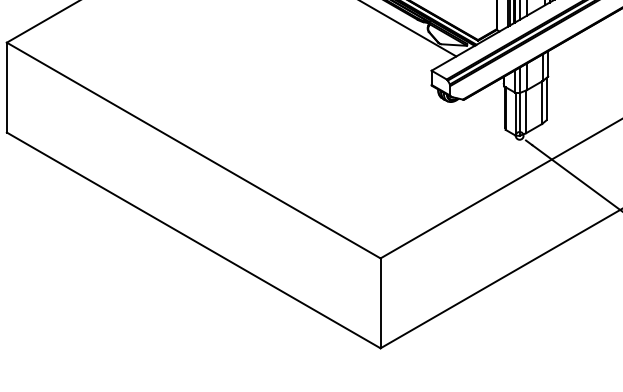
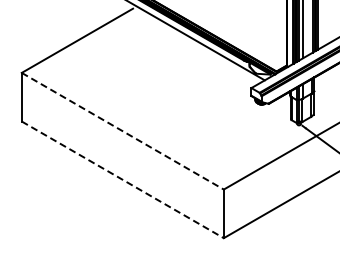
line: (193, 151) -> (122, 131), solid -> dashed
line: (193, 239) -> (122, 179), solid -> dashed

